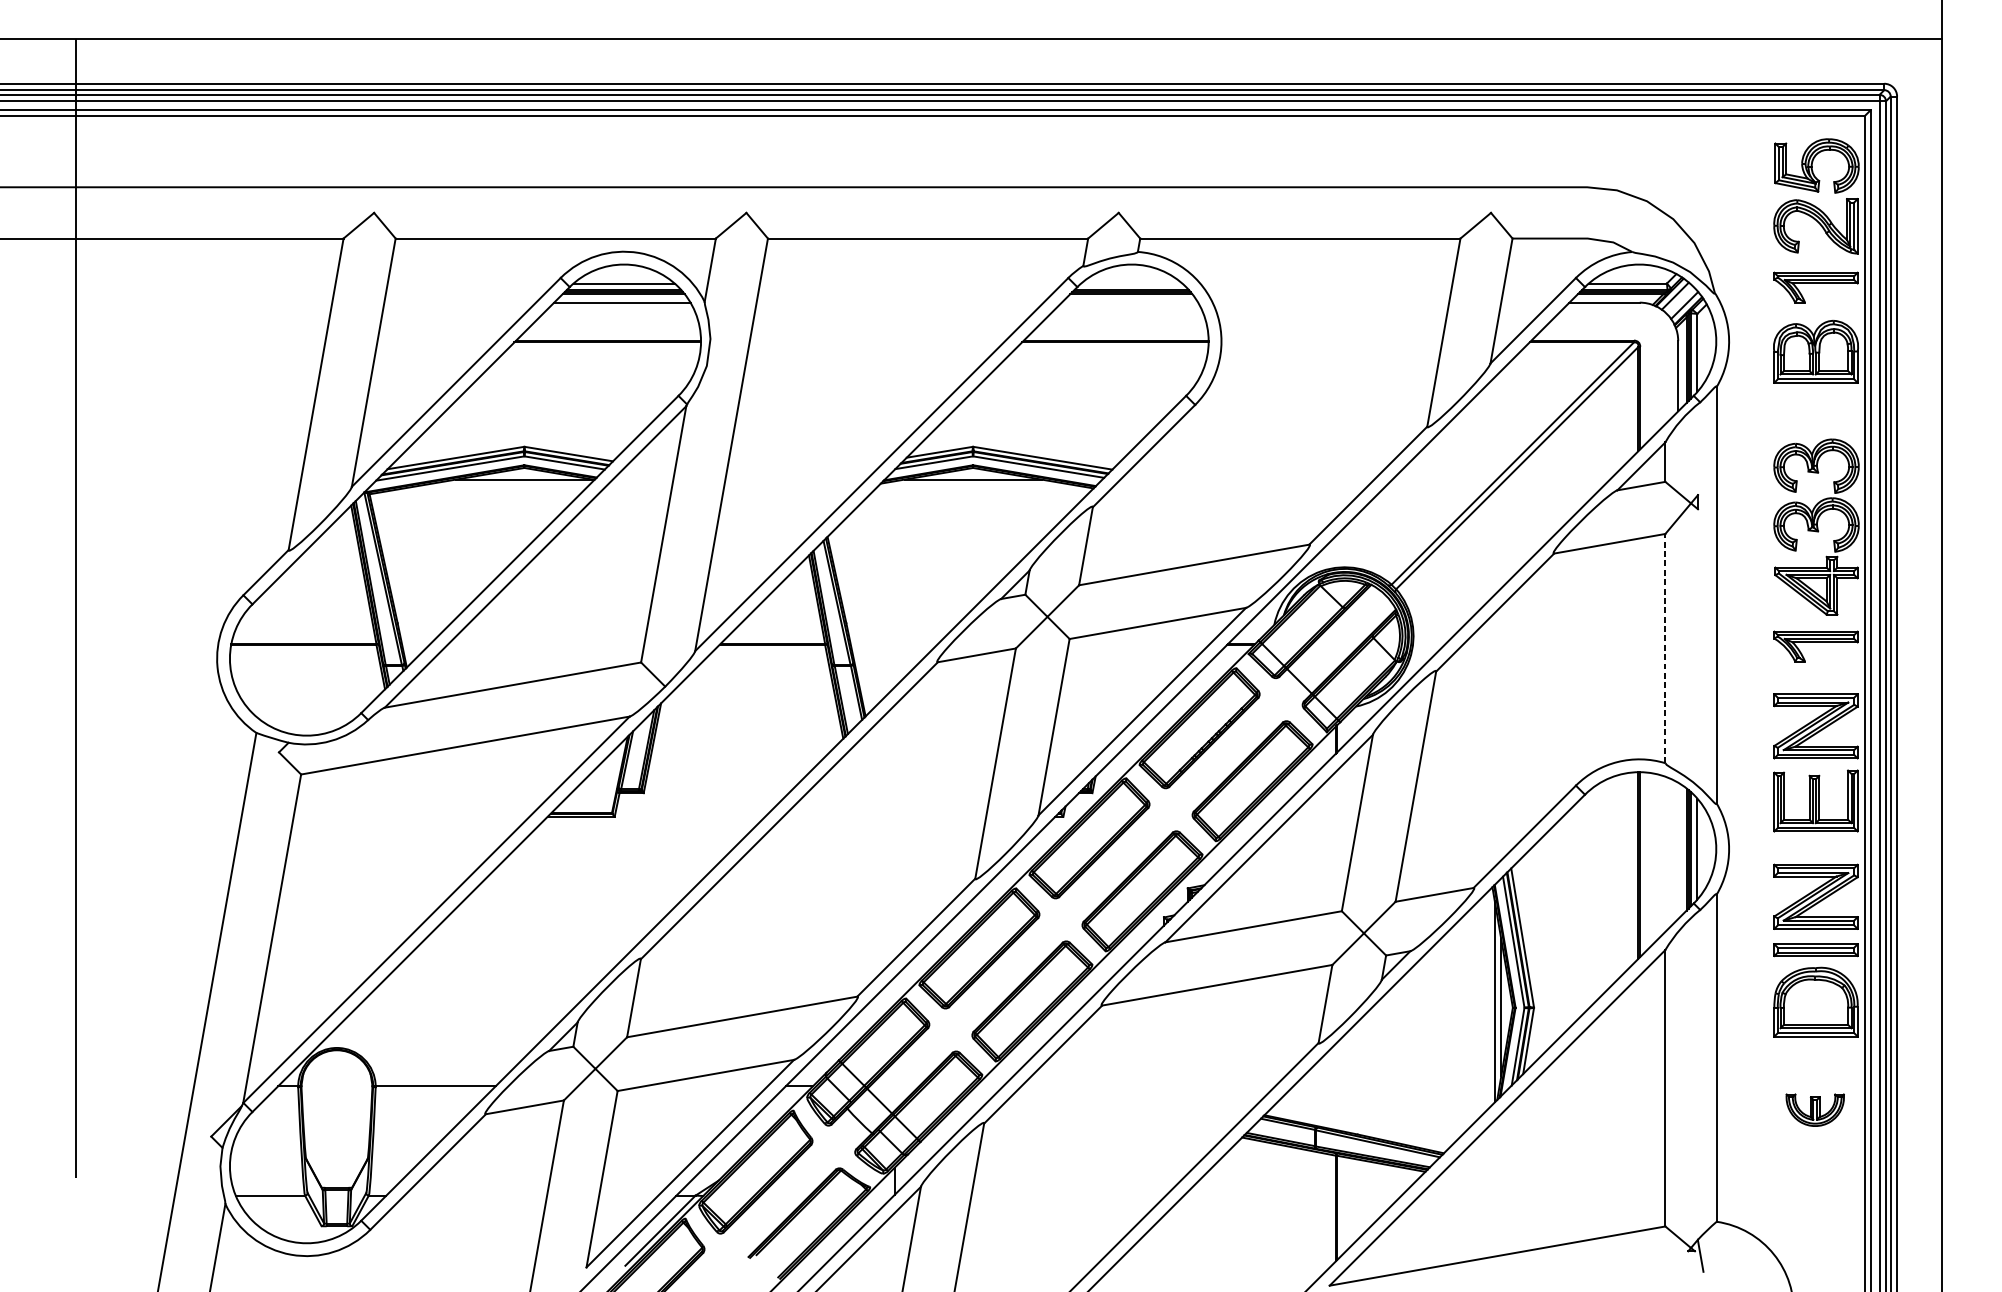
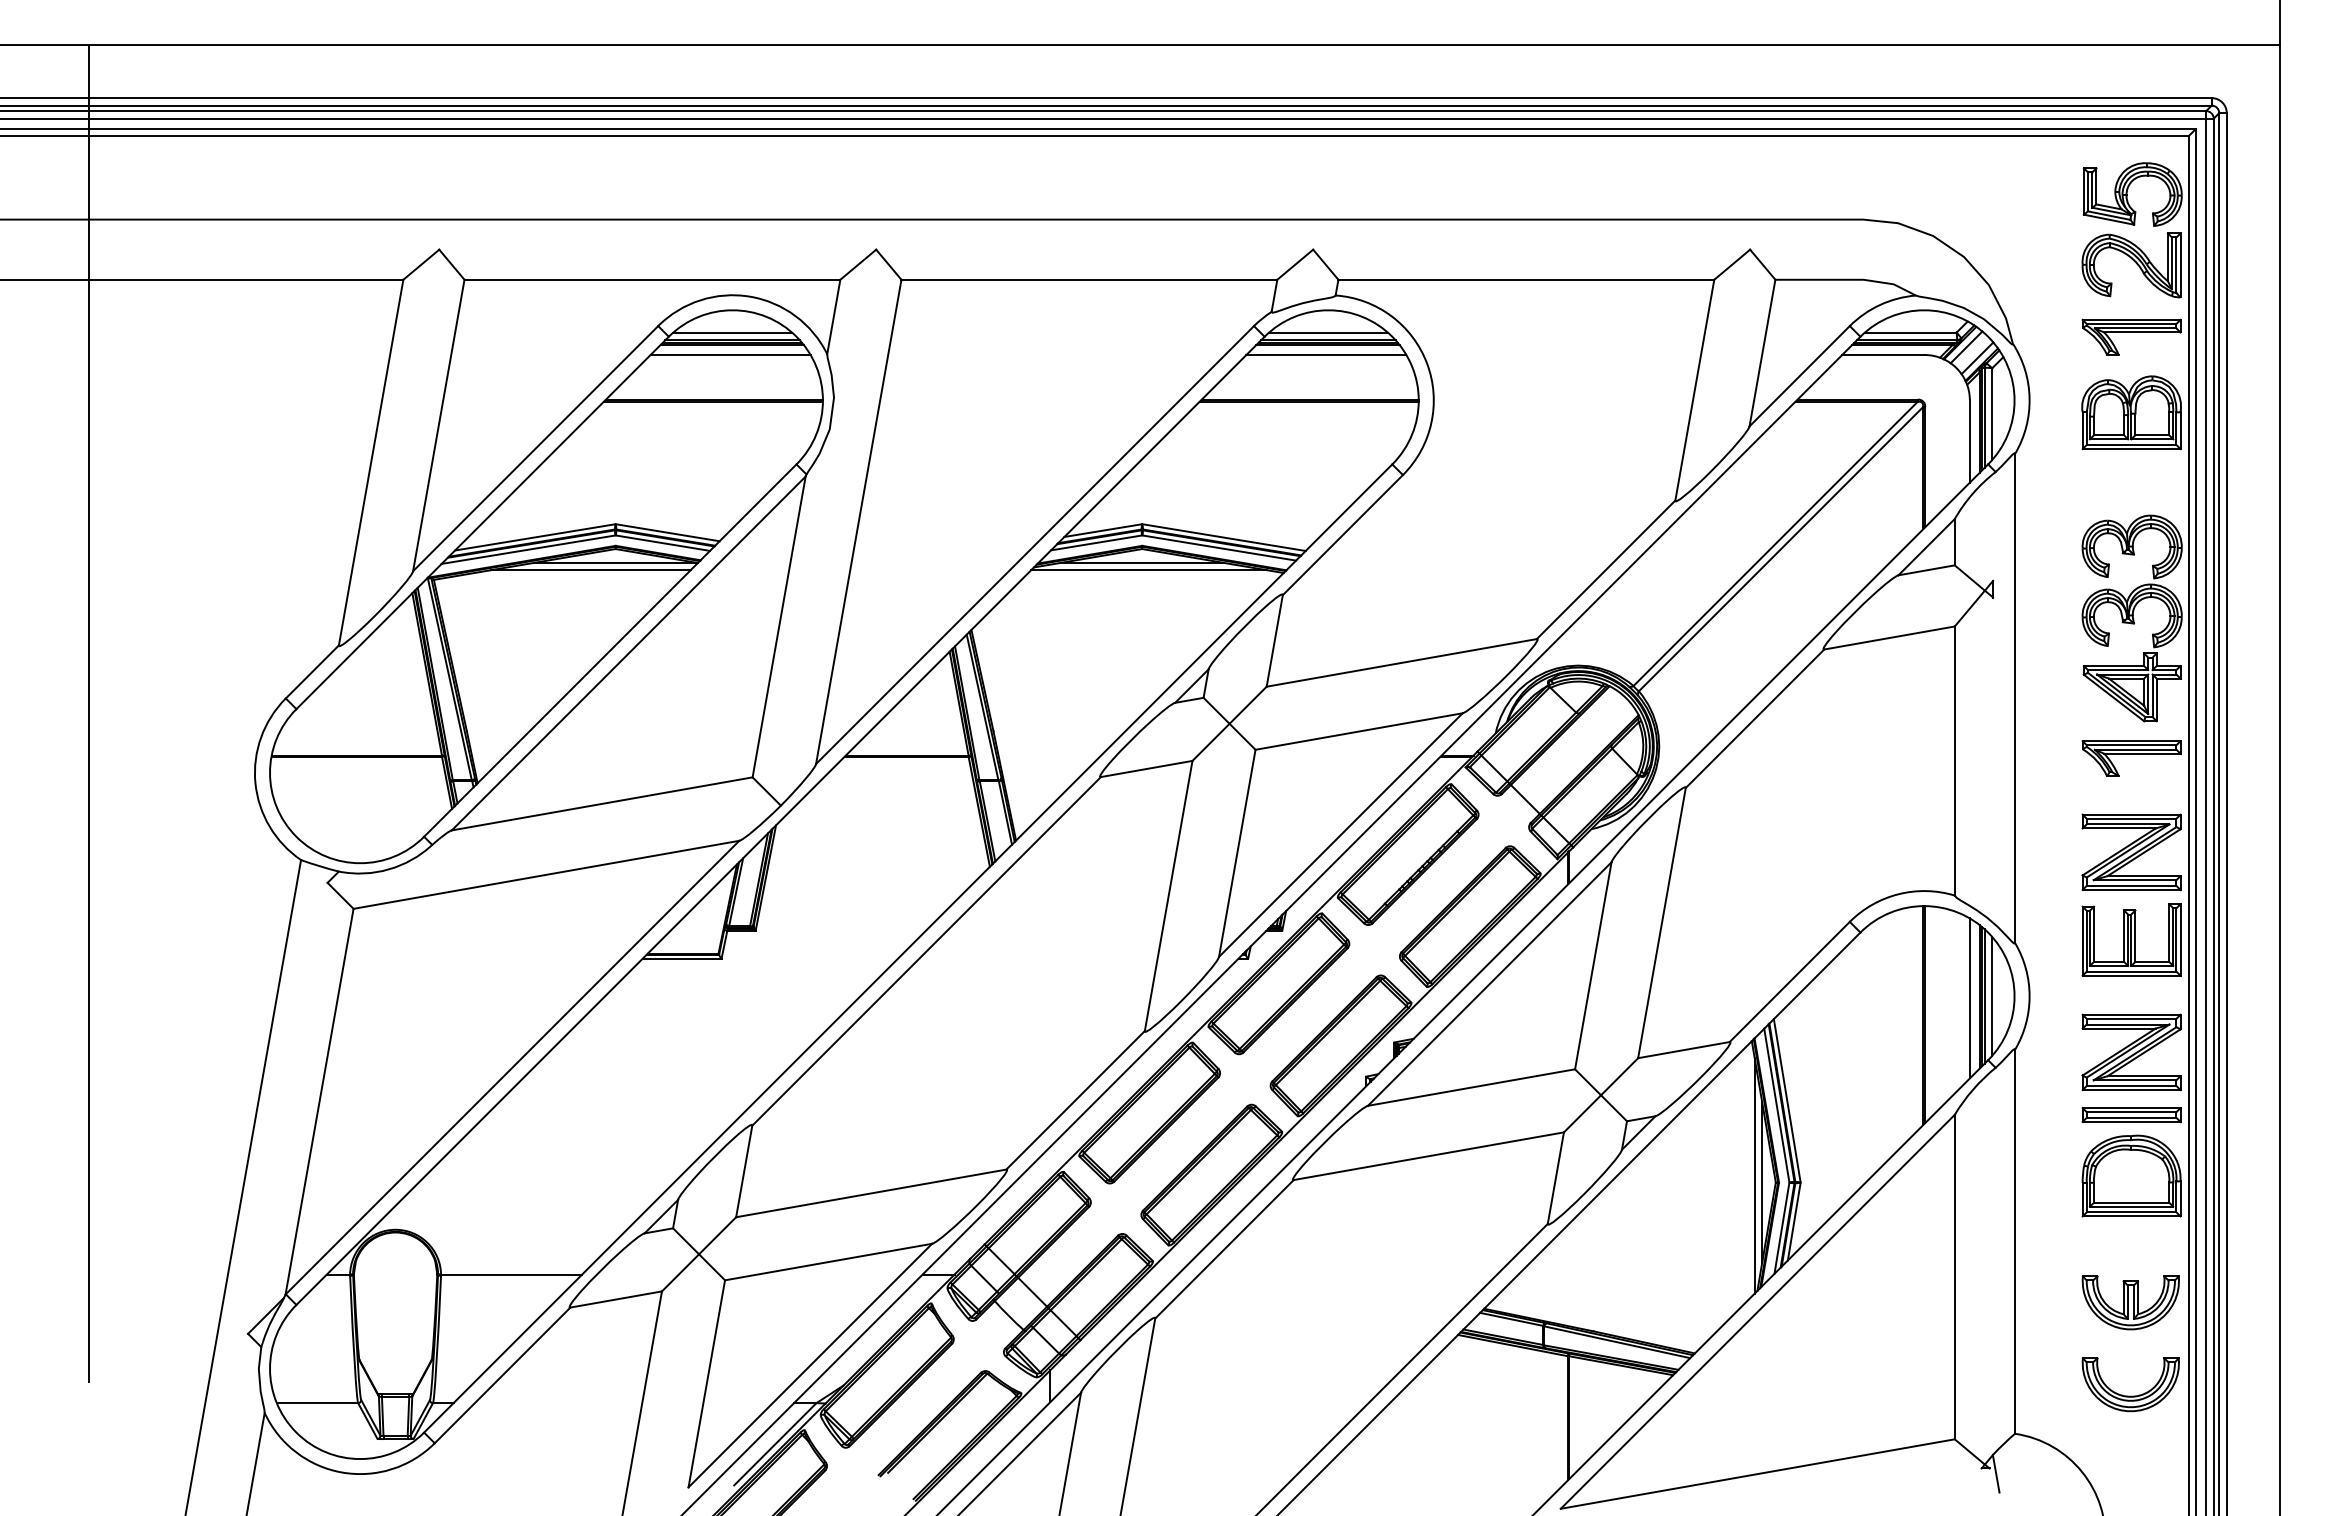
line: (1131, 283) -> (1328, 332), added
line: (1130, 303) -> (1326, 355), added
line: (503, 486) -> (590, 570), added
line: (979, 486) -> (1149, 570), added
line: (1665, 648) -> (1954, 761), dashed -> solid
line: (1677, 850) -> (1969, 998), added
part: (1815, 1109) -> (2130, 1302), size x1.43
part: (1815, 1189) -> (2130, 1395), added

